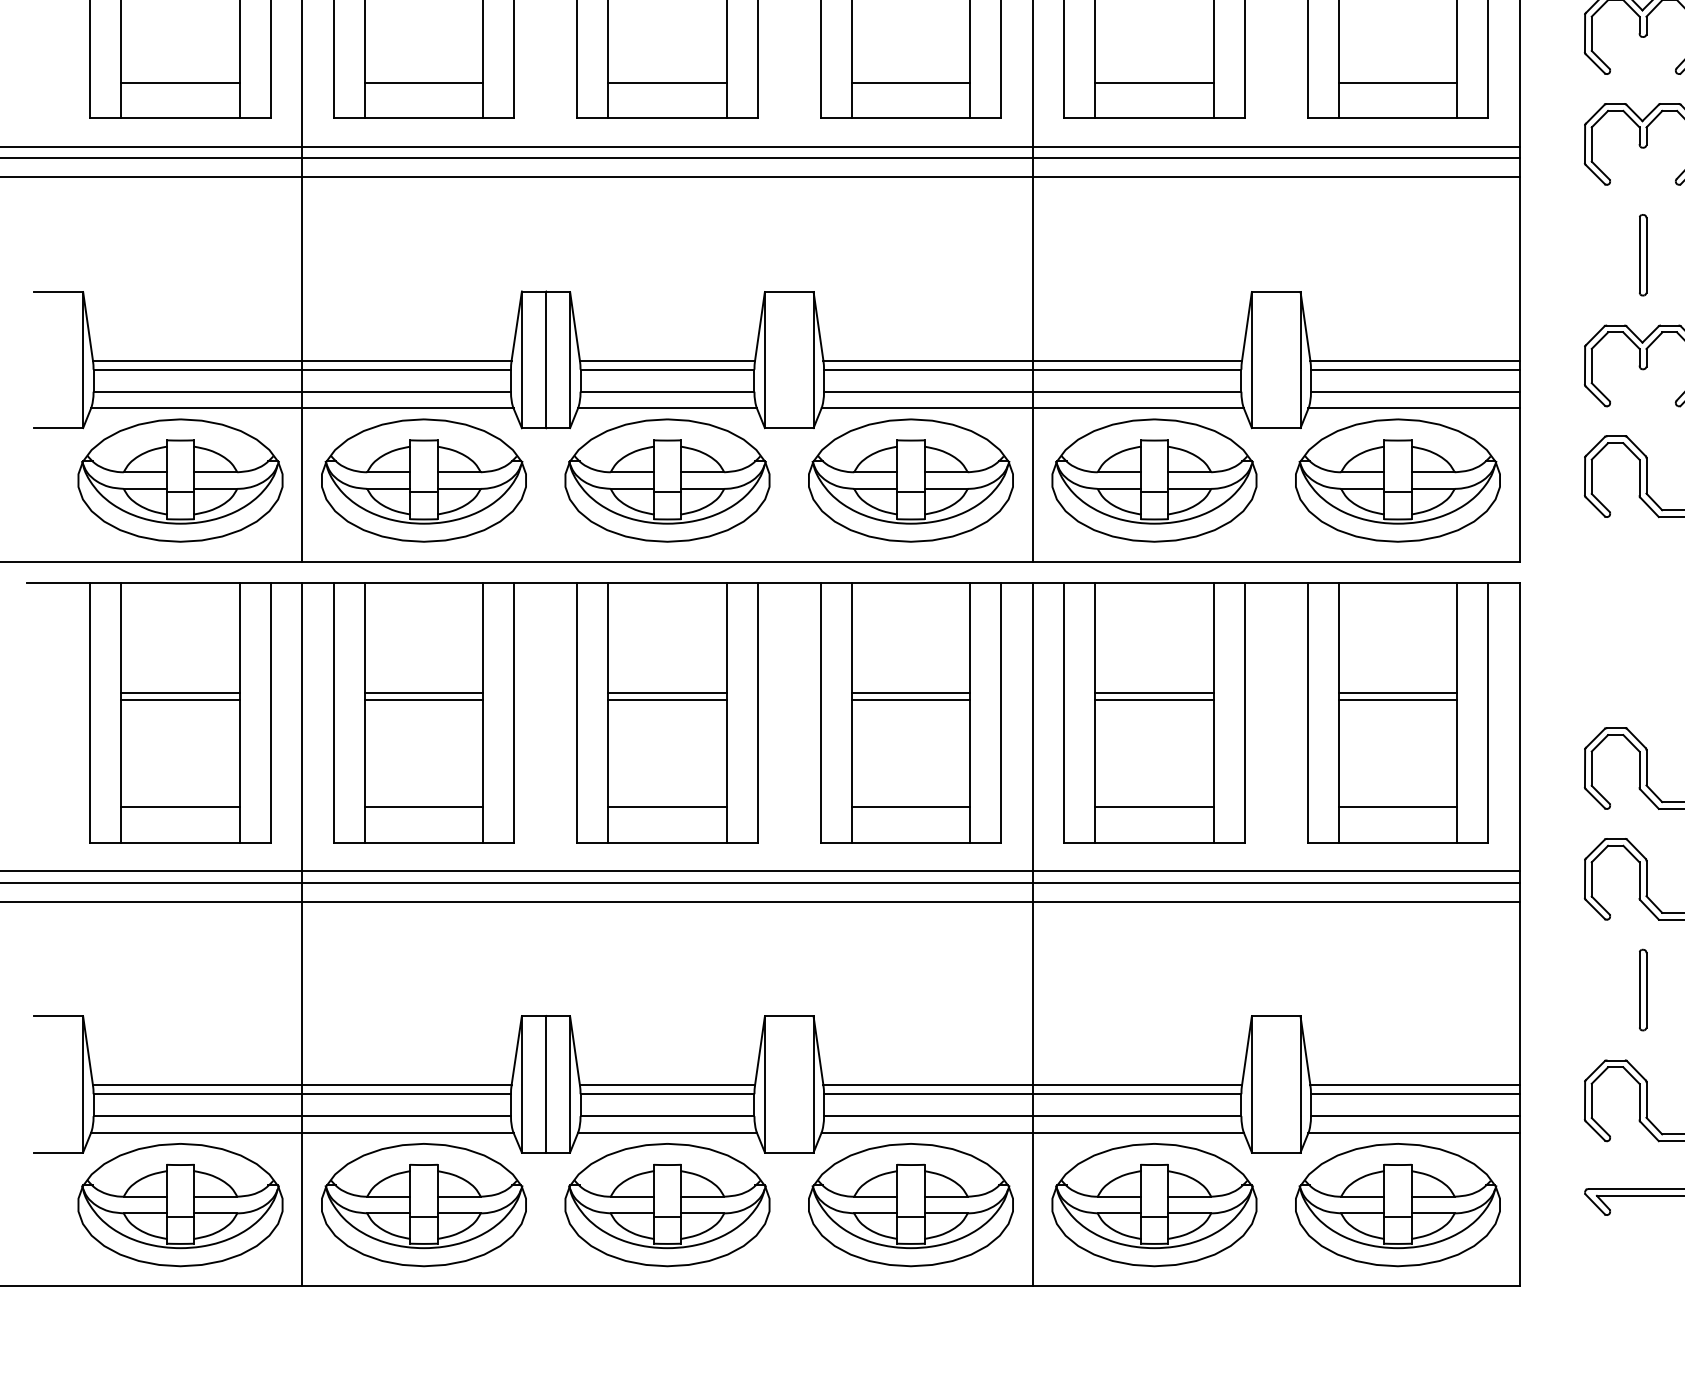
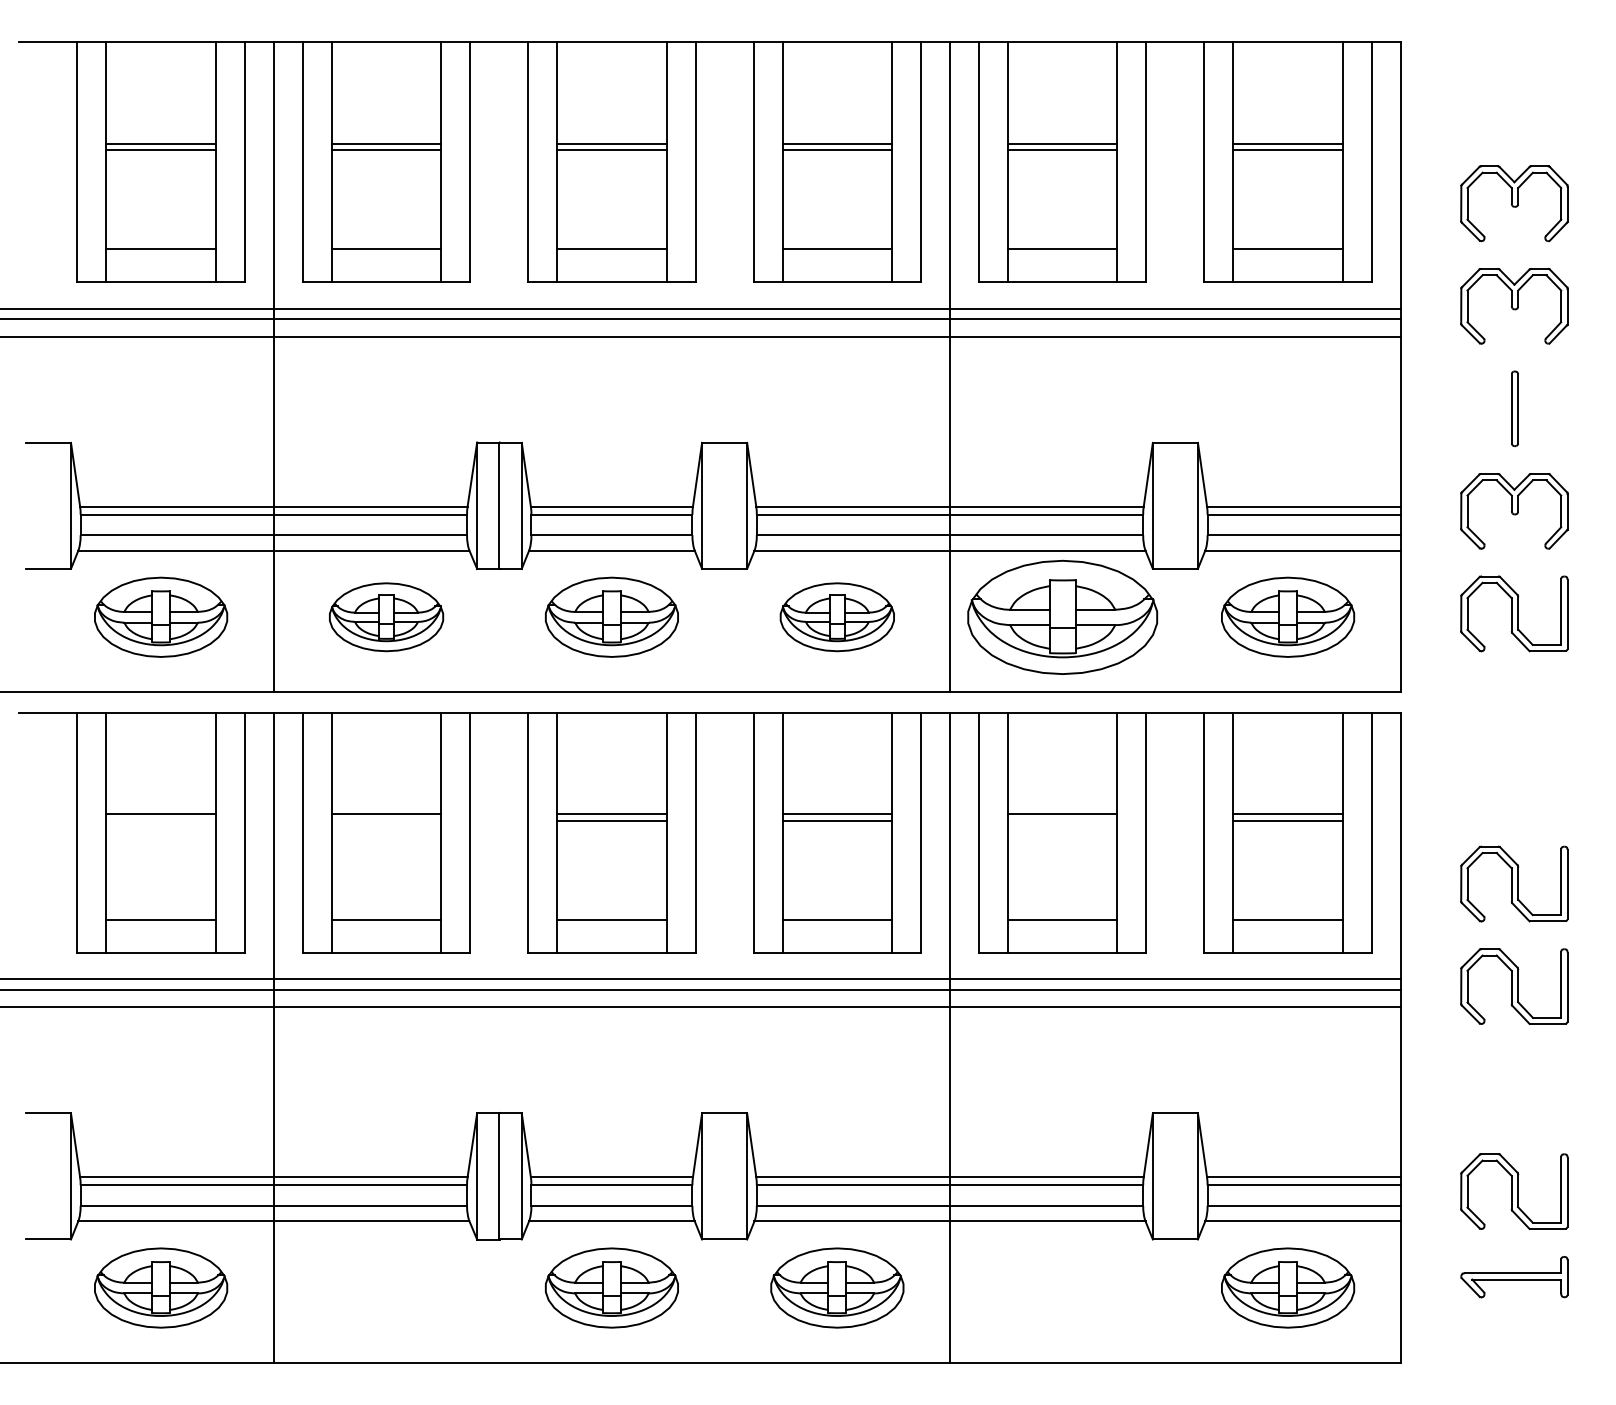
part: (179, 479) -> (160, 616), size x0.7
part: (423, 479) -> (386, 616), size x0.6
part: (667, 479) -> (611, 616), size x0.7
part: (911, 479) -> (837, 616), size x0.6
part: (1397, 479) -> (1287, 616), size x0.7
line: (179, 699) -> (160, 820), removed
line: (423, 699) -> (386, 820), removed
line: (1154, 699) -> (1062, 820), removed
part: (1642, 989) -> (1514, 1088), removed
part: (179, 1204) -> (160, 1287), size x0.7
part: (423, 1204) -> (386, 1287), removed
part: (667, 1204) -> (611, 1287), size x0.7
part: (911, 1204) -> (837, 1287), size x0.7
part: (1154, 1204) -> (1062, 1287), removed
part: (1397, 1204) -> (1287, 1287), size x0.7

